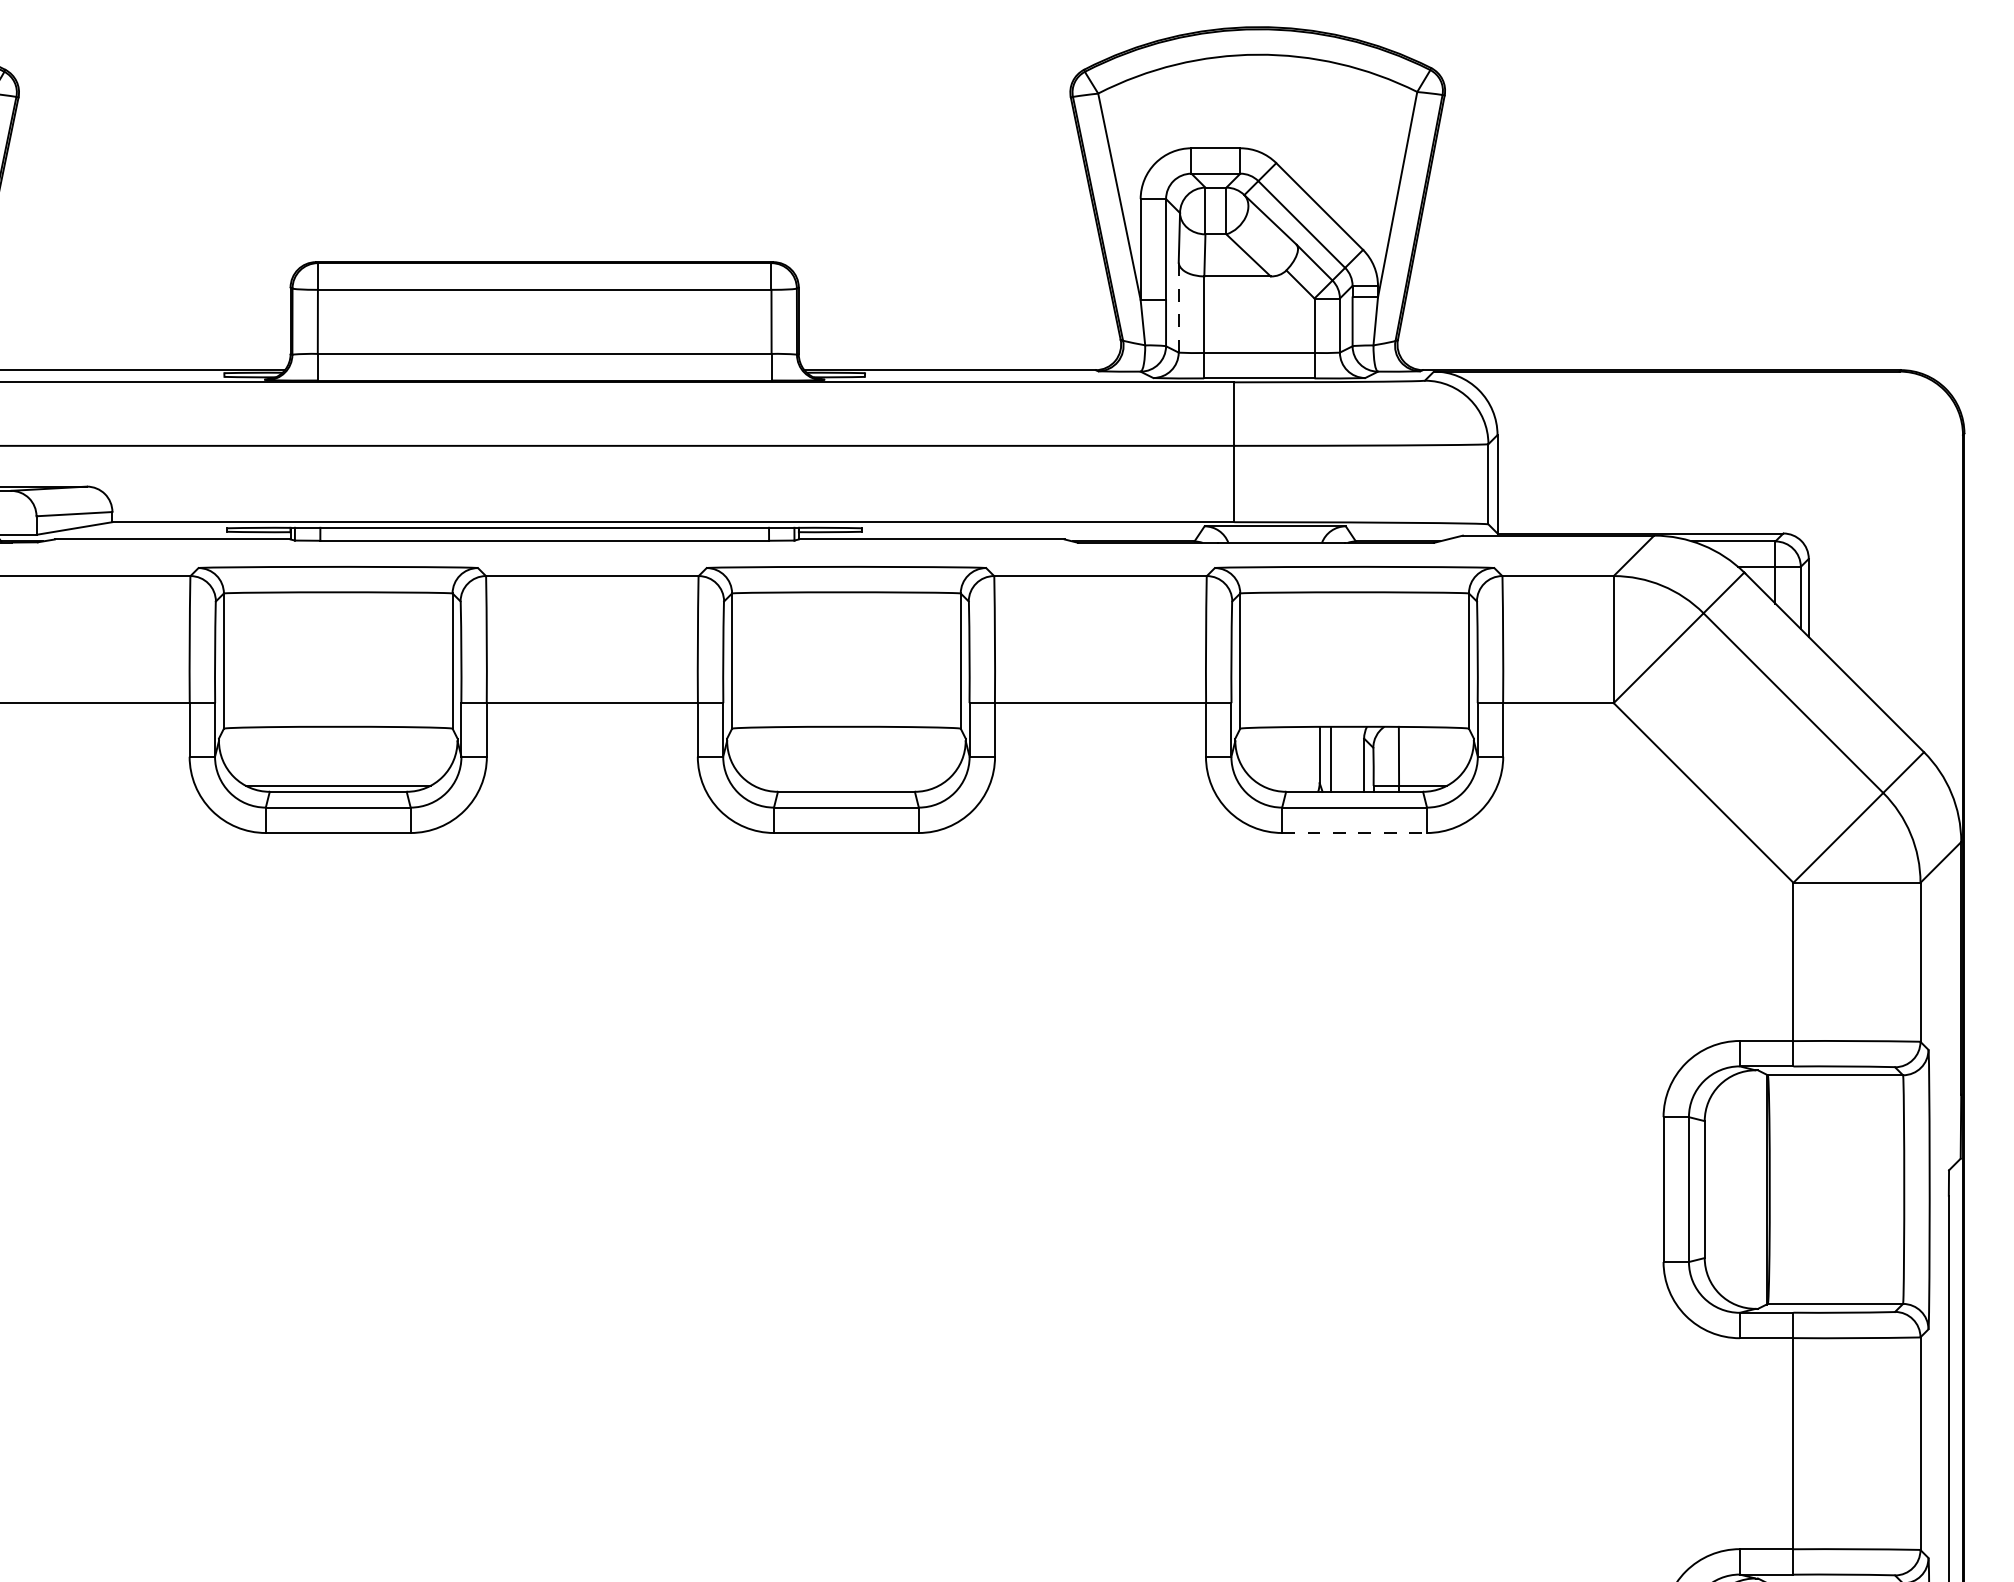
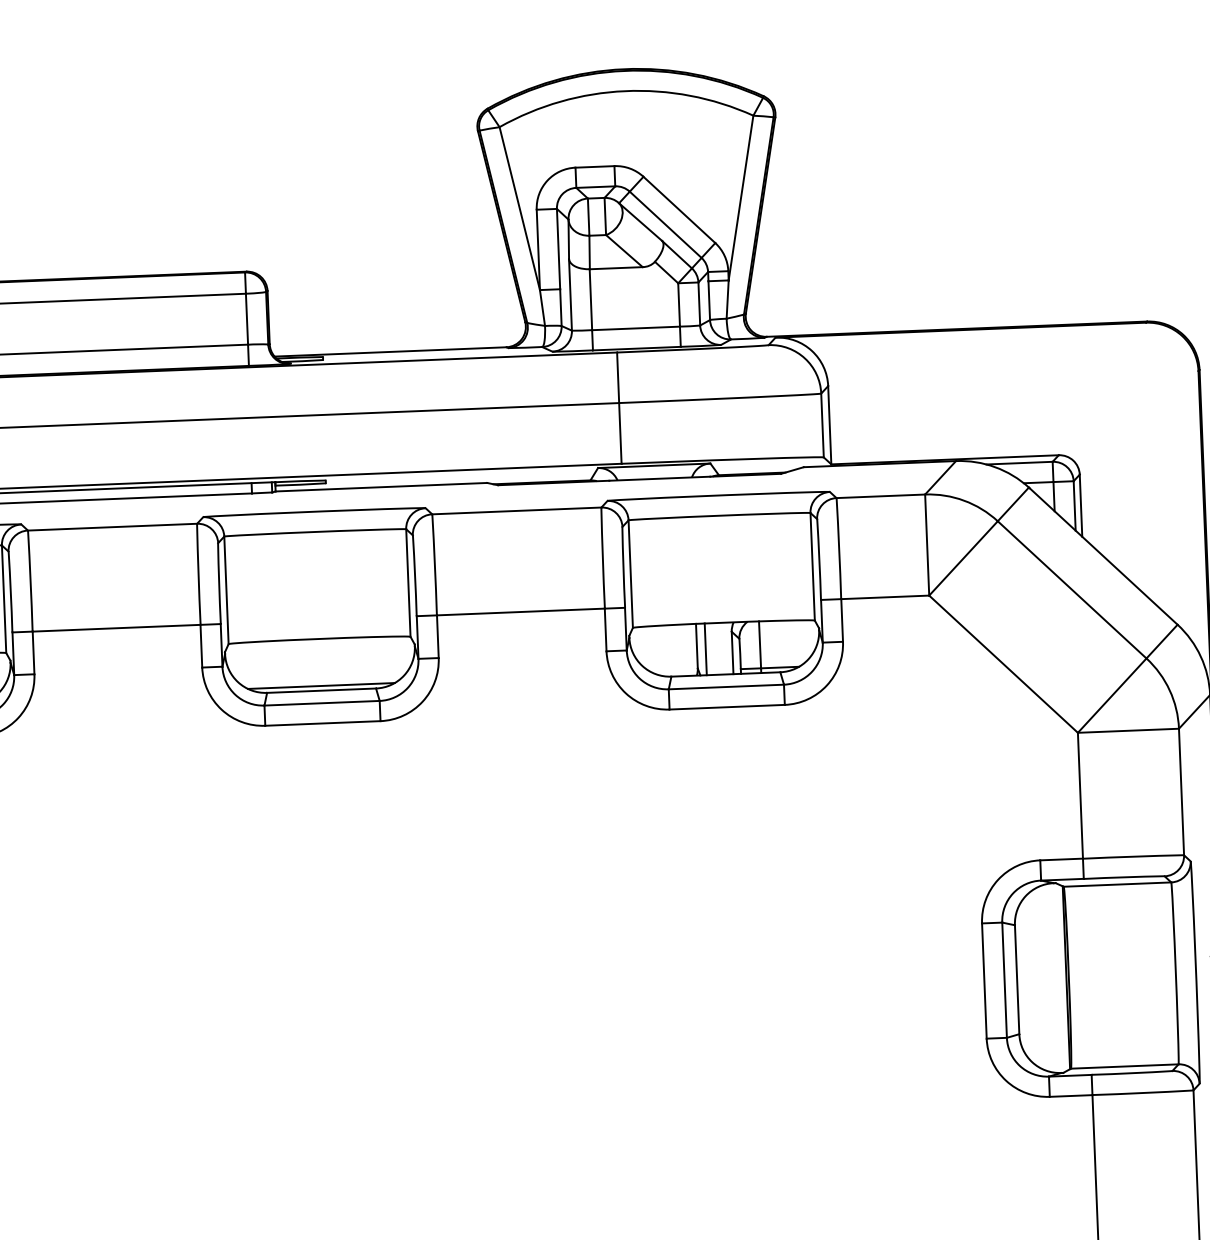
line: (1178, 307) -> (570, 294), dashed -> solid
line: (846, 785) -> (321, 685), added
line: (1355, 833) -> (727, 707), dashed -> solid

